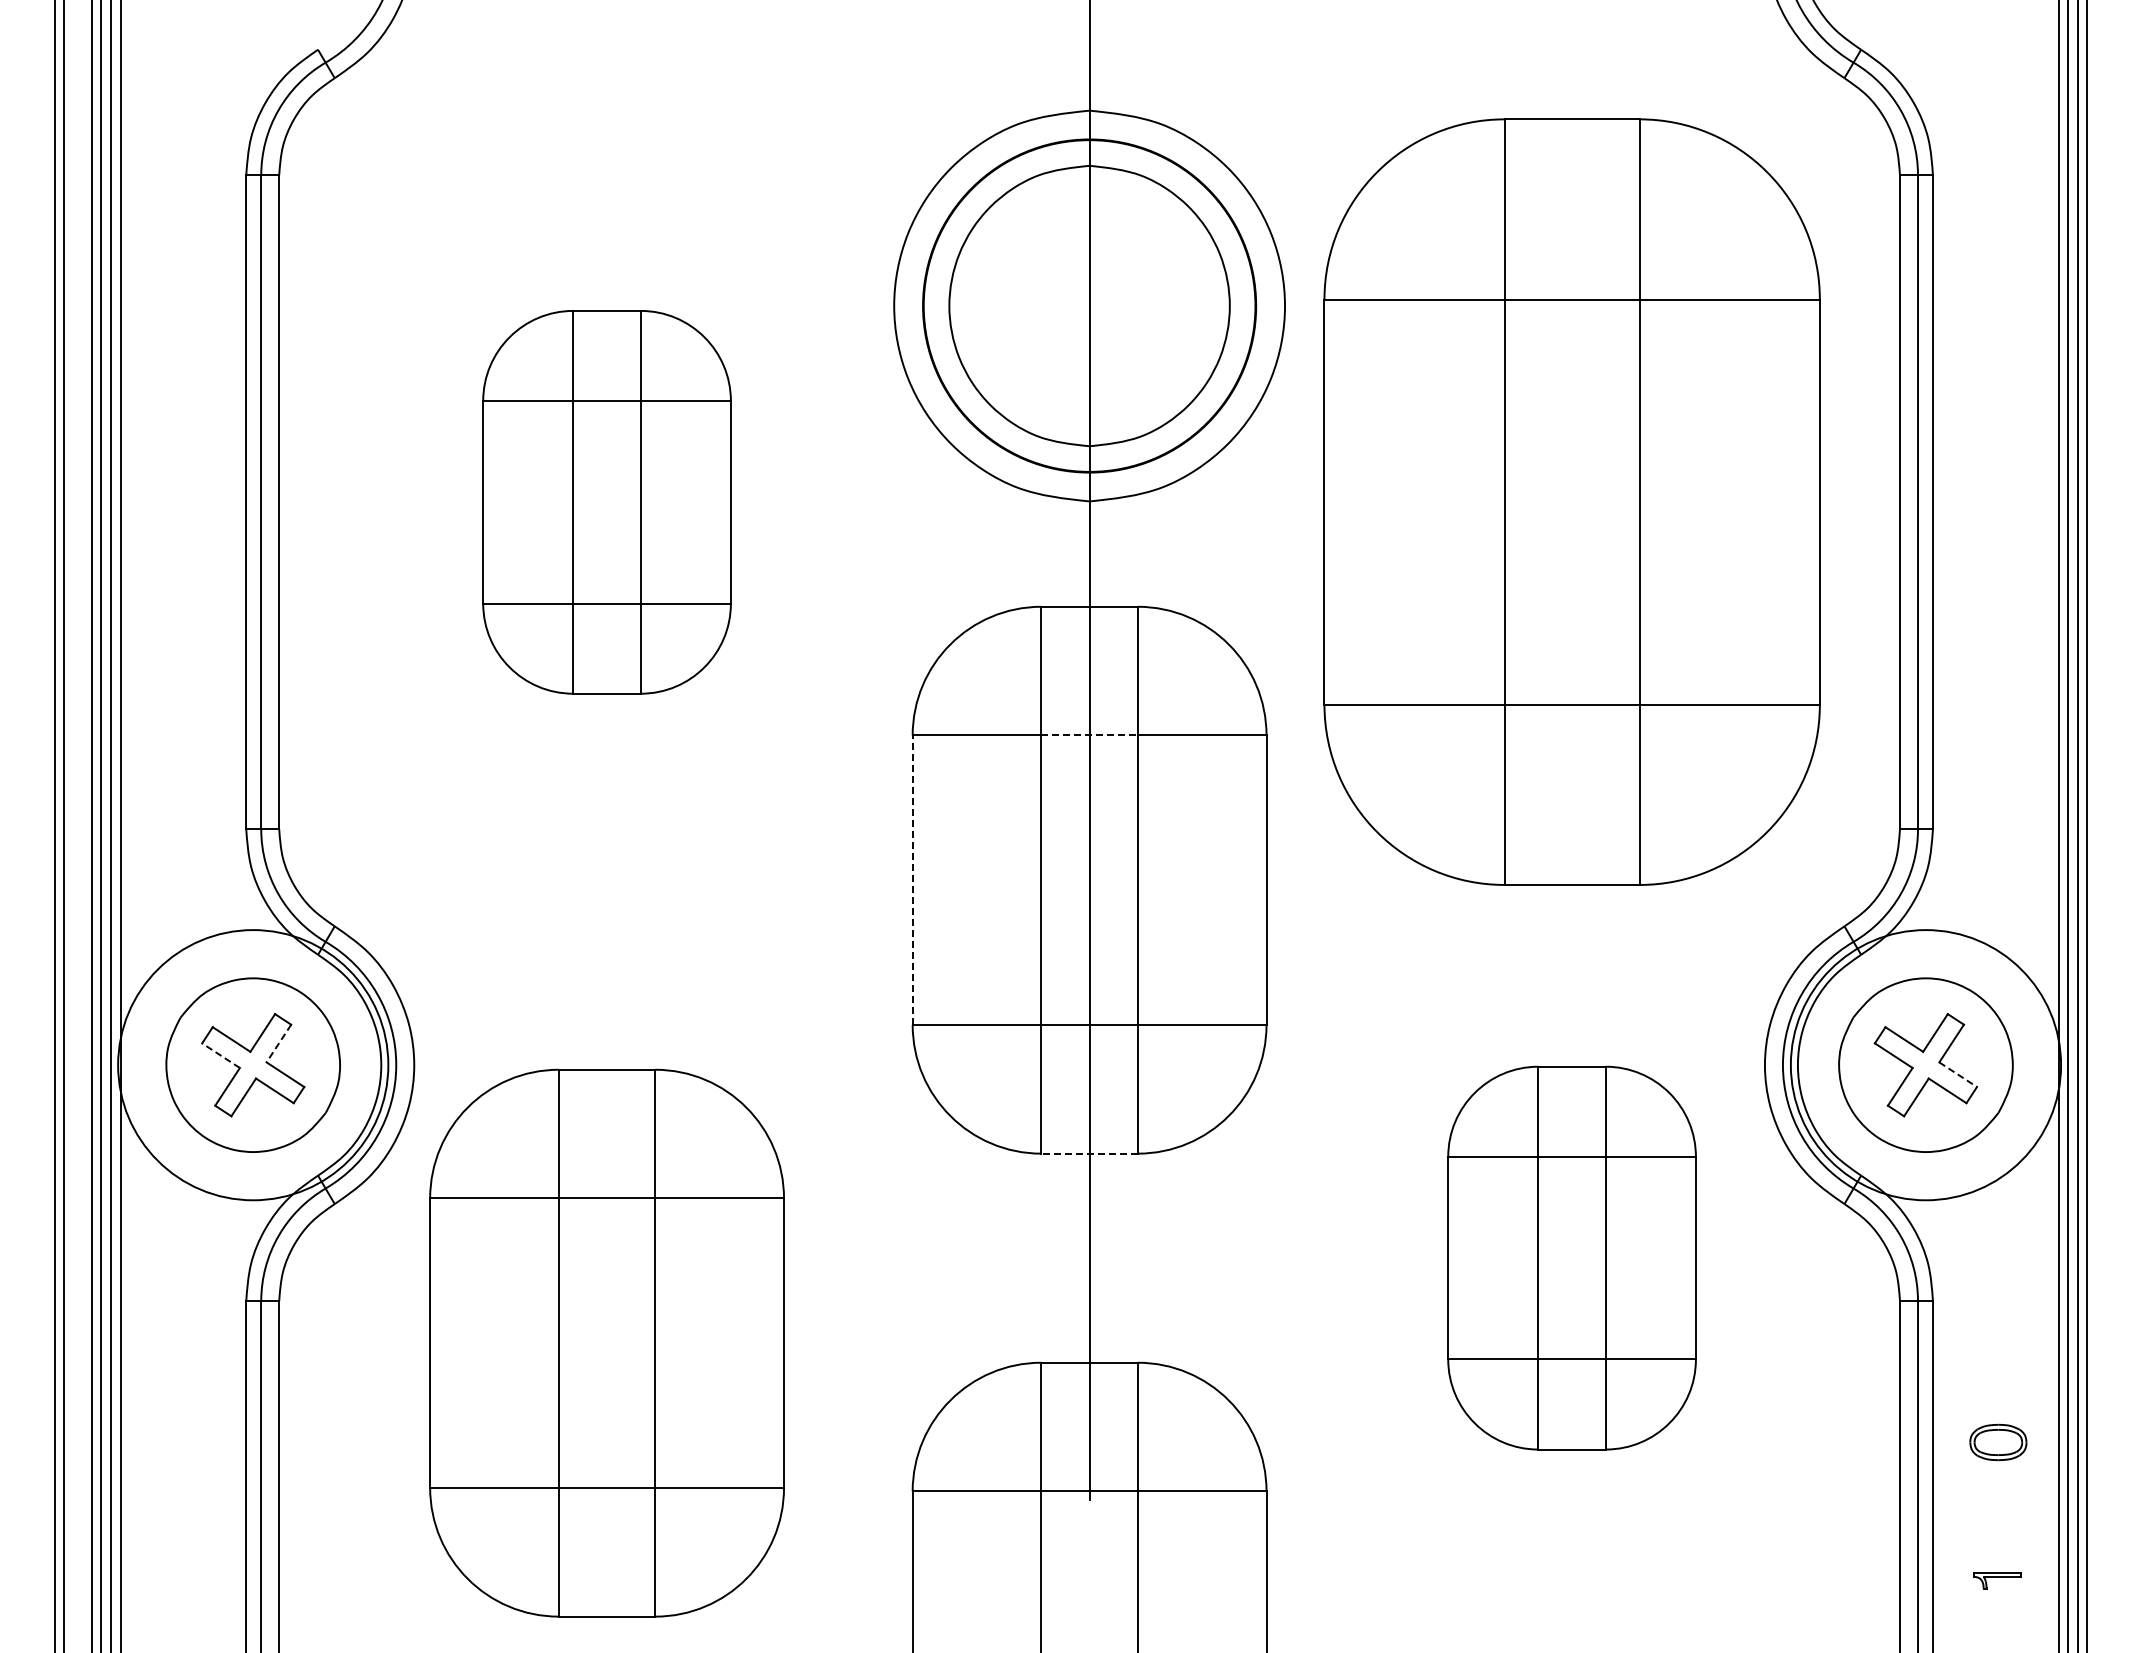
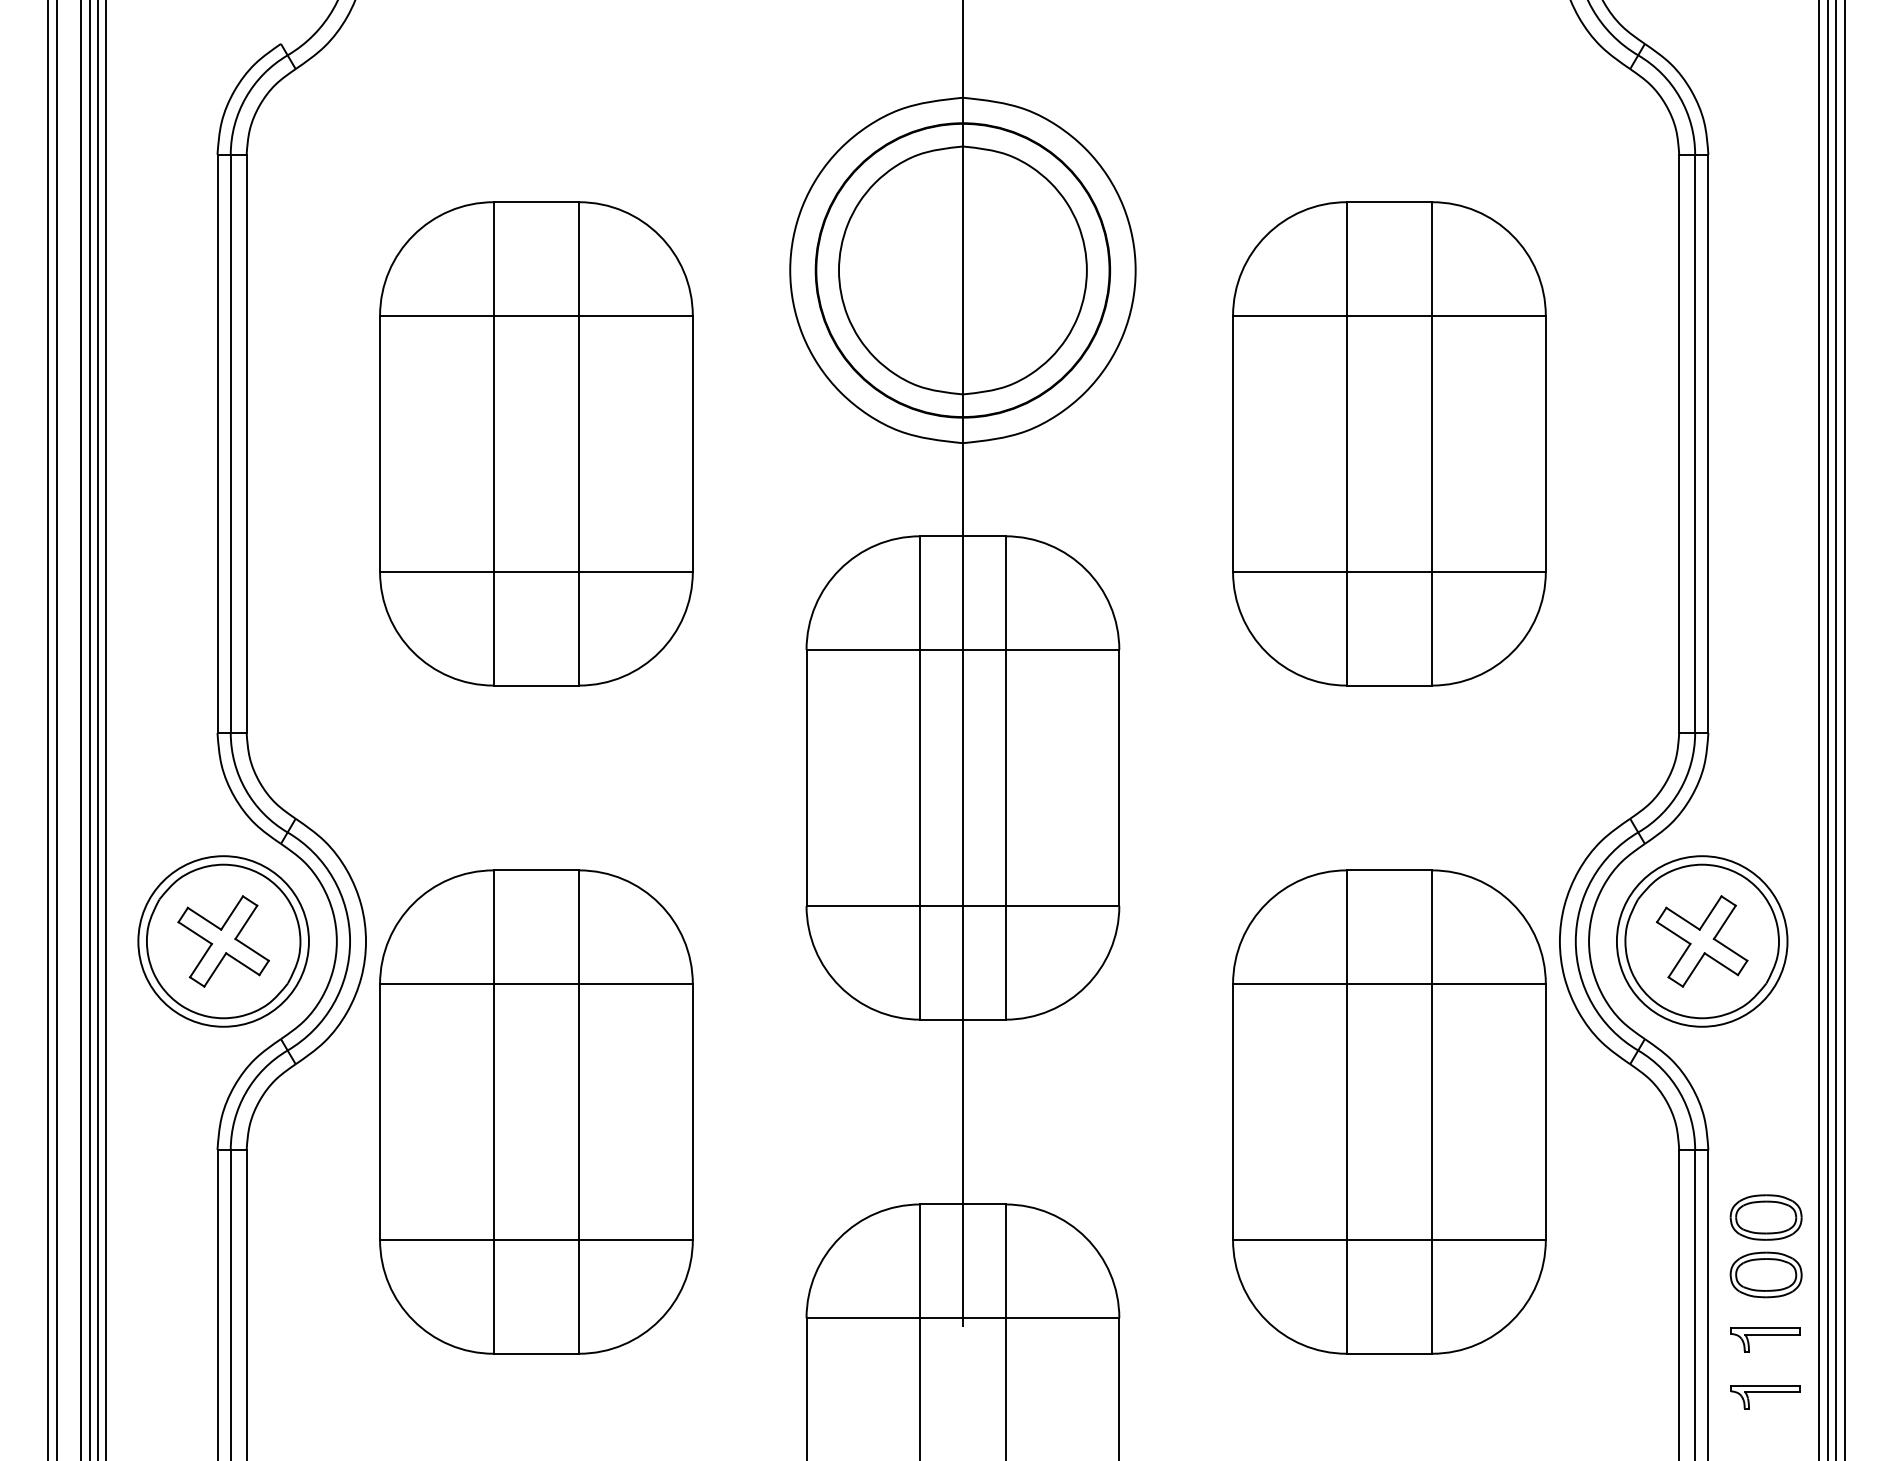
part: (606, 502) -> (535, 444), size x1.43
part: (1571, 502) -> (1388, 444), size x0.71
line: (1090, 735) -> (963, 650), dashed -> solid
line: (912, 880) -> (806, 778), dashed -> solid
line: (278, 1043) -> (246, 922), dashed -> solid
line: (221, 1055) -> (195, 932), dashed -> solid
circle: (252, 1064) -> (223, 940), size x0.71
circle: (1925, 1064) -> (1701, 940), size x0.71
line: (1958, 1074) -> (1730, 949), dashed -> solid
line: (1089, 1153) -> (962, 1019), dashed -> solid
part: (1571, 1257) -> (1388, 1111), size x1.43
part: (606, 1342) -> (535, 1111), moved
part: (1998, 1377) -> (1766, 1217), added
part: (1998, 1442) -> (1766, 1274), size x1.43
part: (1997, 1515) -> (1765, 1339), added
part: (1997, 1580) -> (1765, 1396), size x1.67

